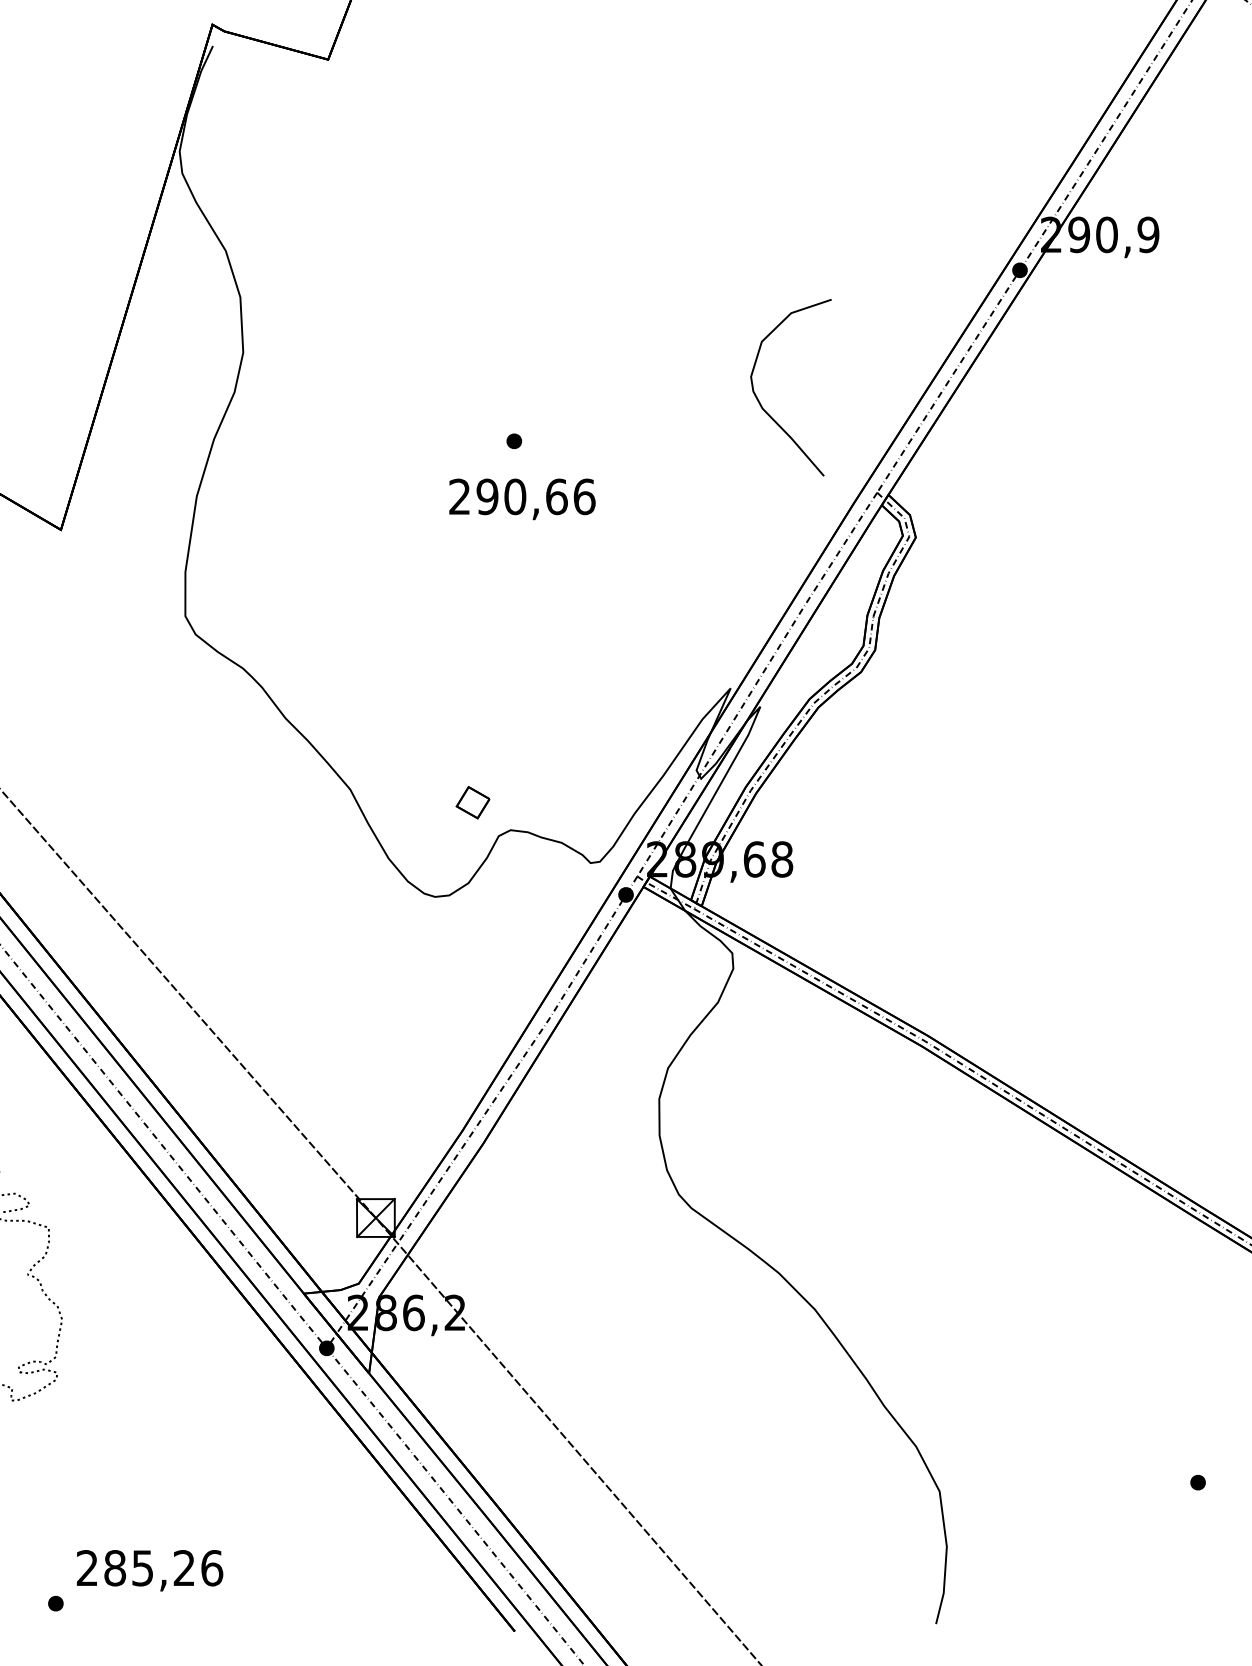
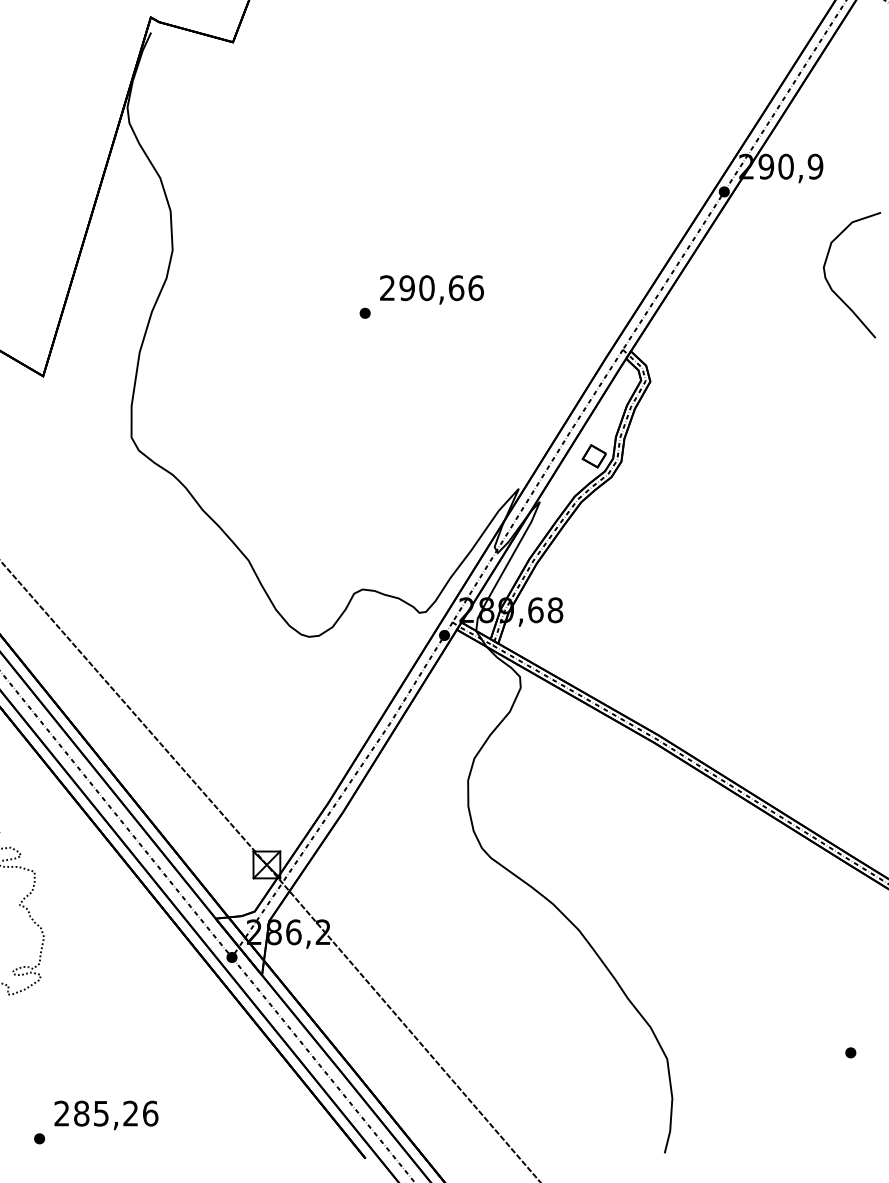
curve: (760, 402) -> (830, 285), moved
text: (522, 499) -> (432, 290), moved
part: (472, 802) -> (593, 456), moved

